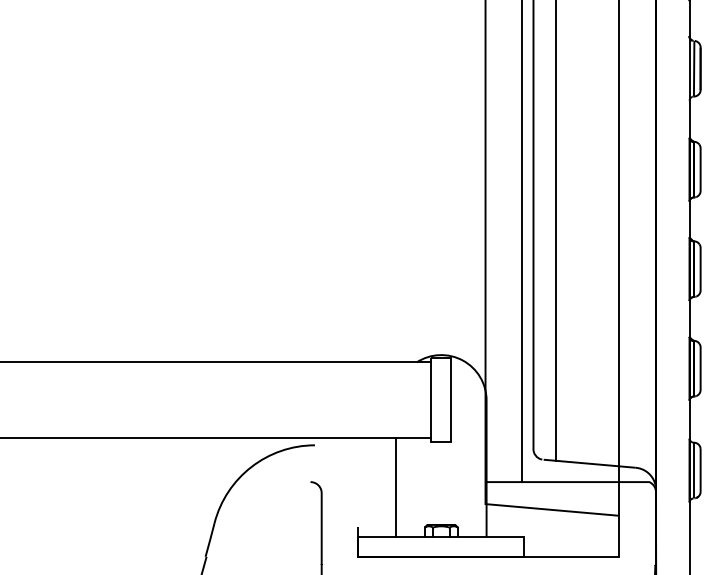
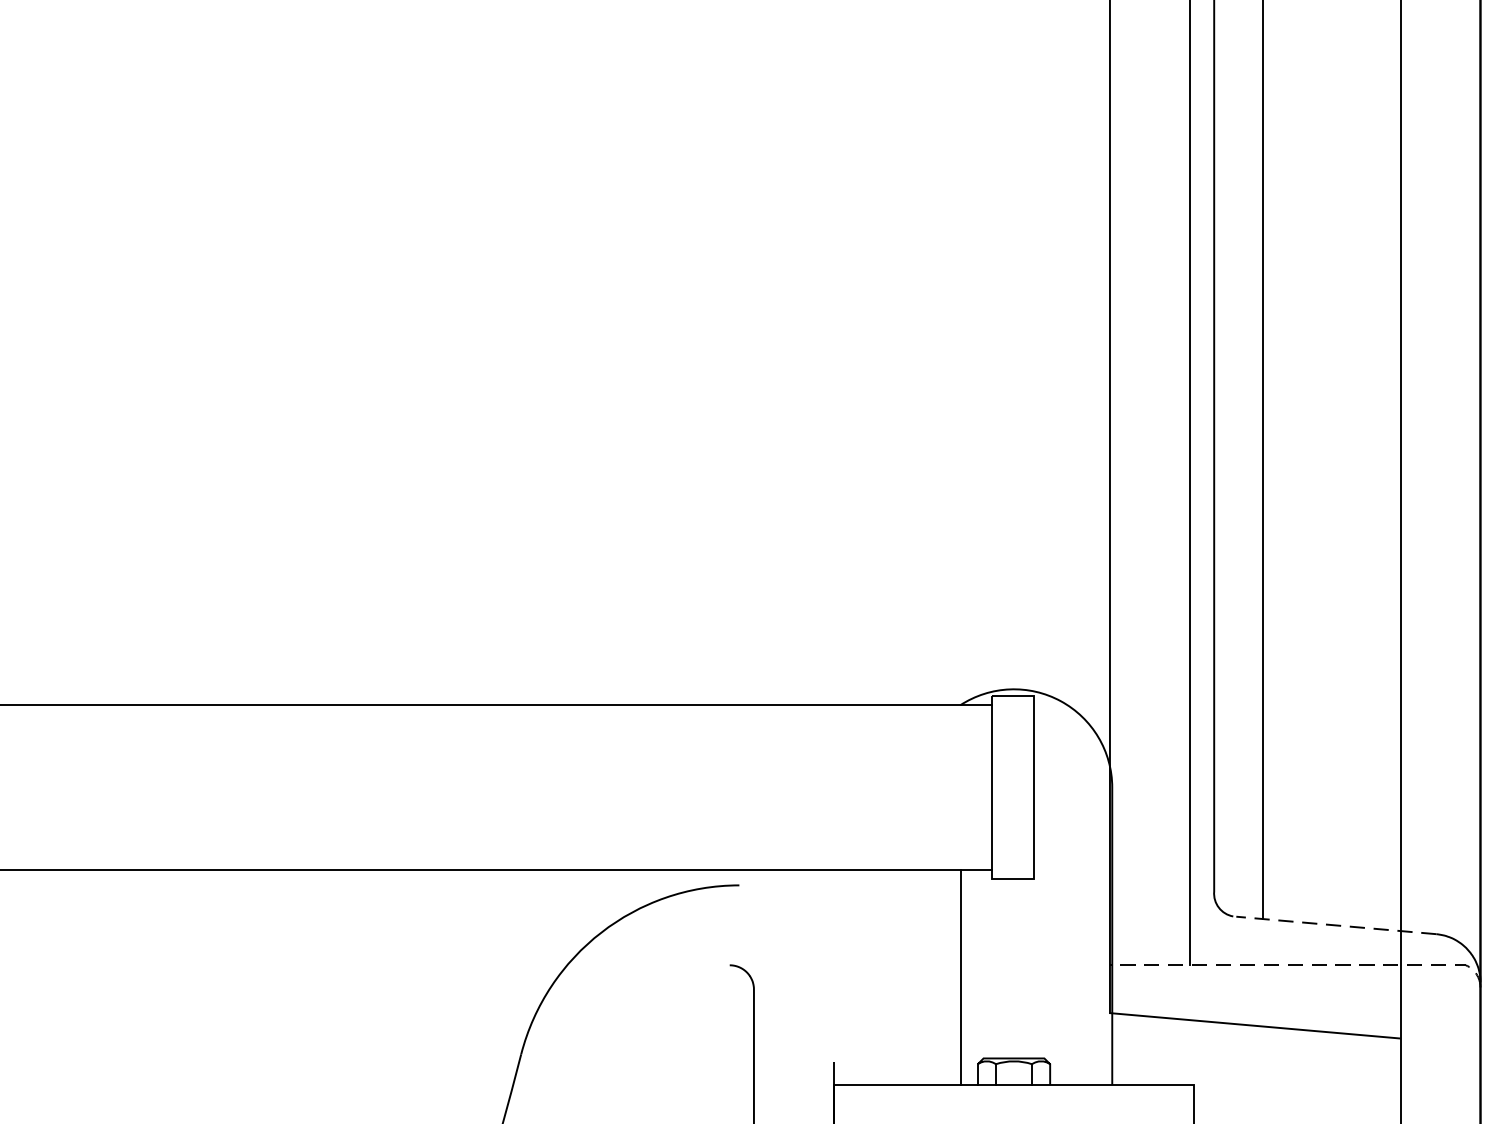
line: (589, 463) -> (1335, 924), solid -> dashed
line: (577, 482) -> (1309, 966), solid -> dashed
line: (396, 487) -> (962, 977), moved

